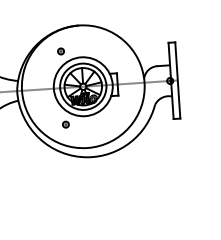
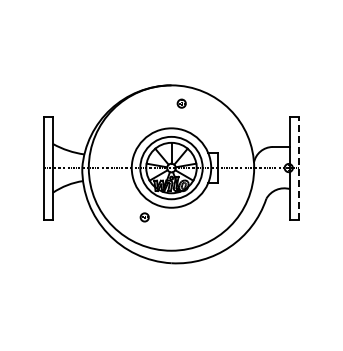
part: (60, 51) -> (181, 103), moved
line: (178, 80) -> (299, 167), solid -> dashed

